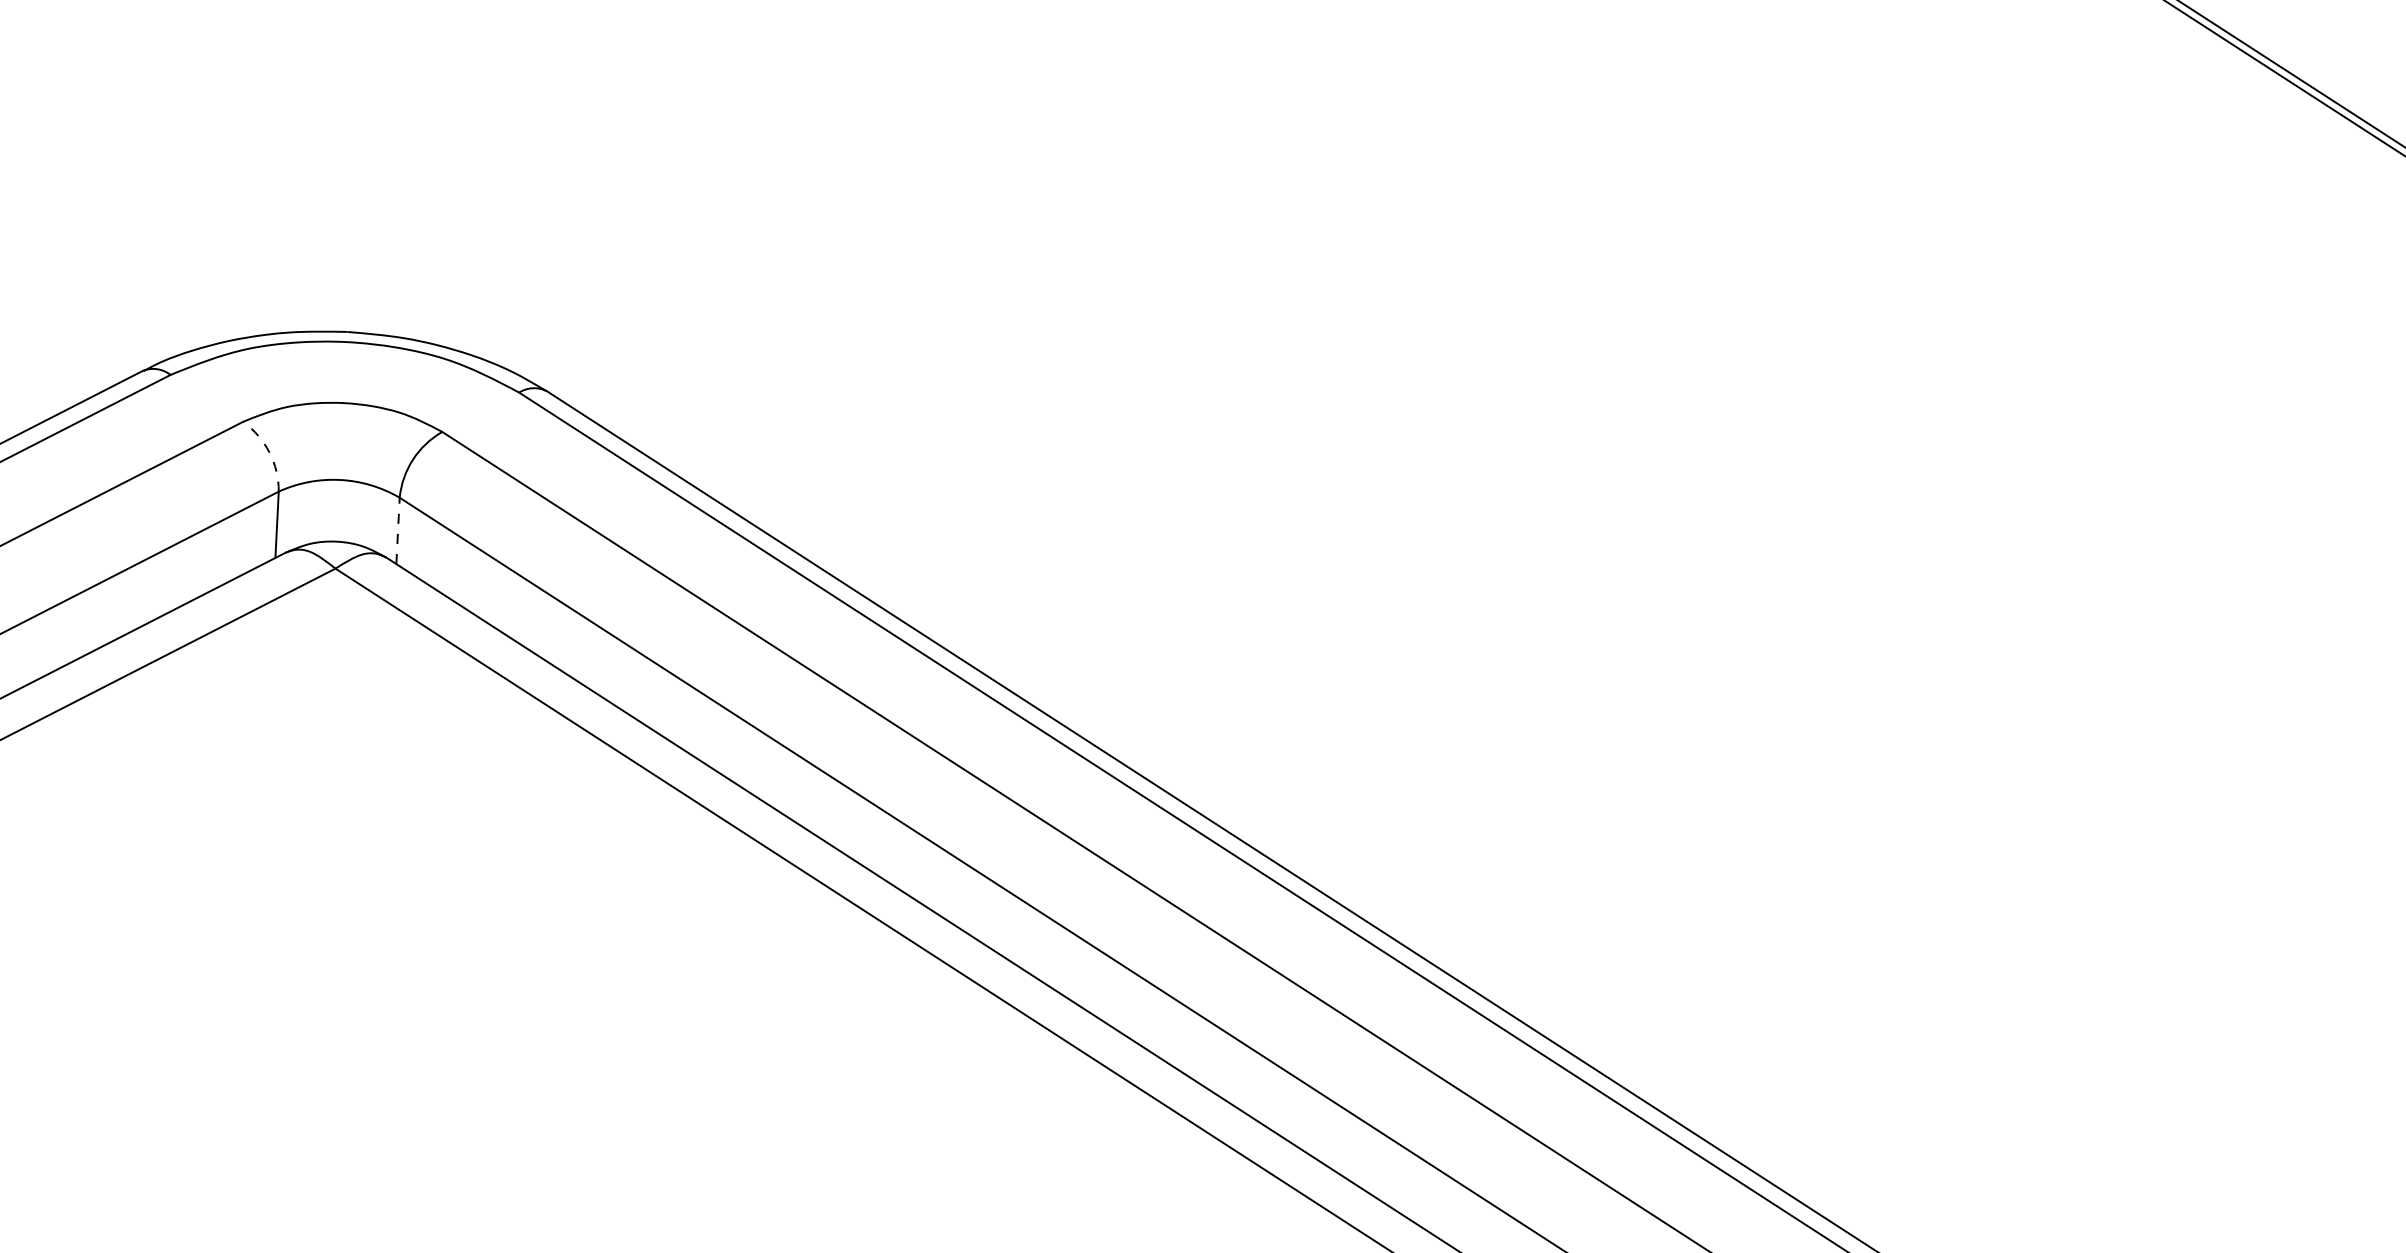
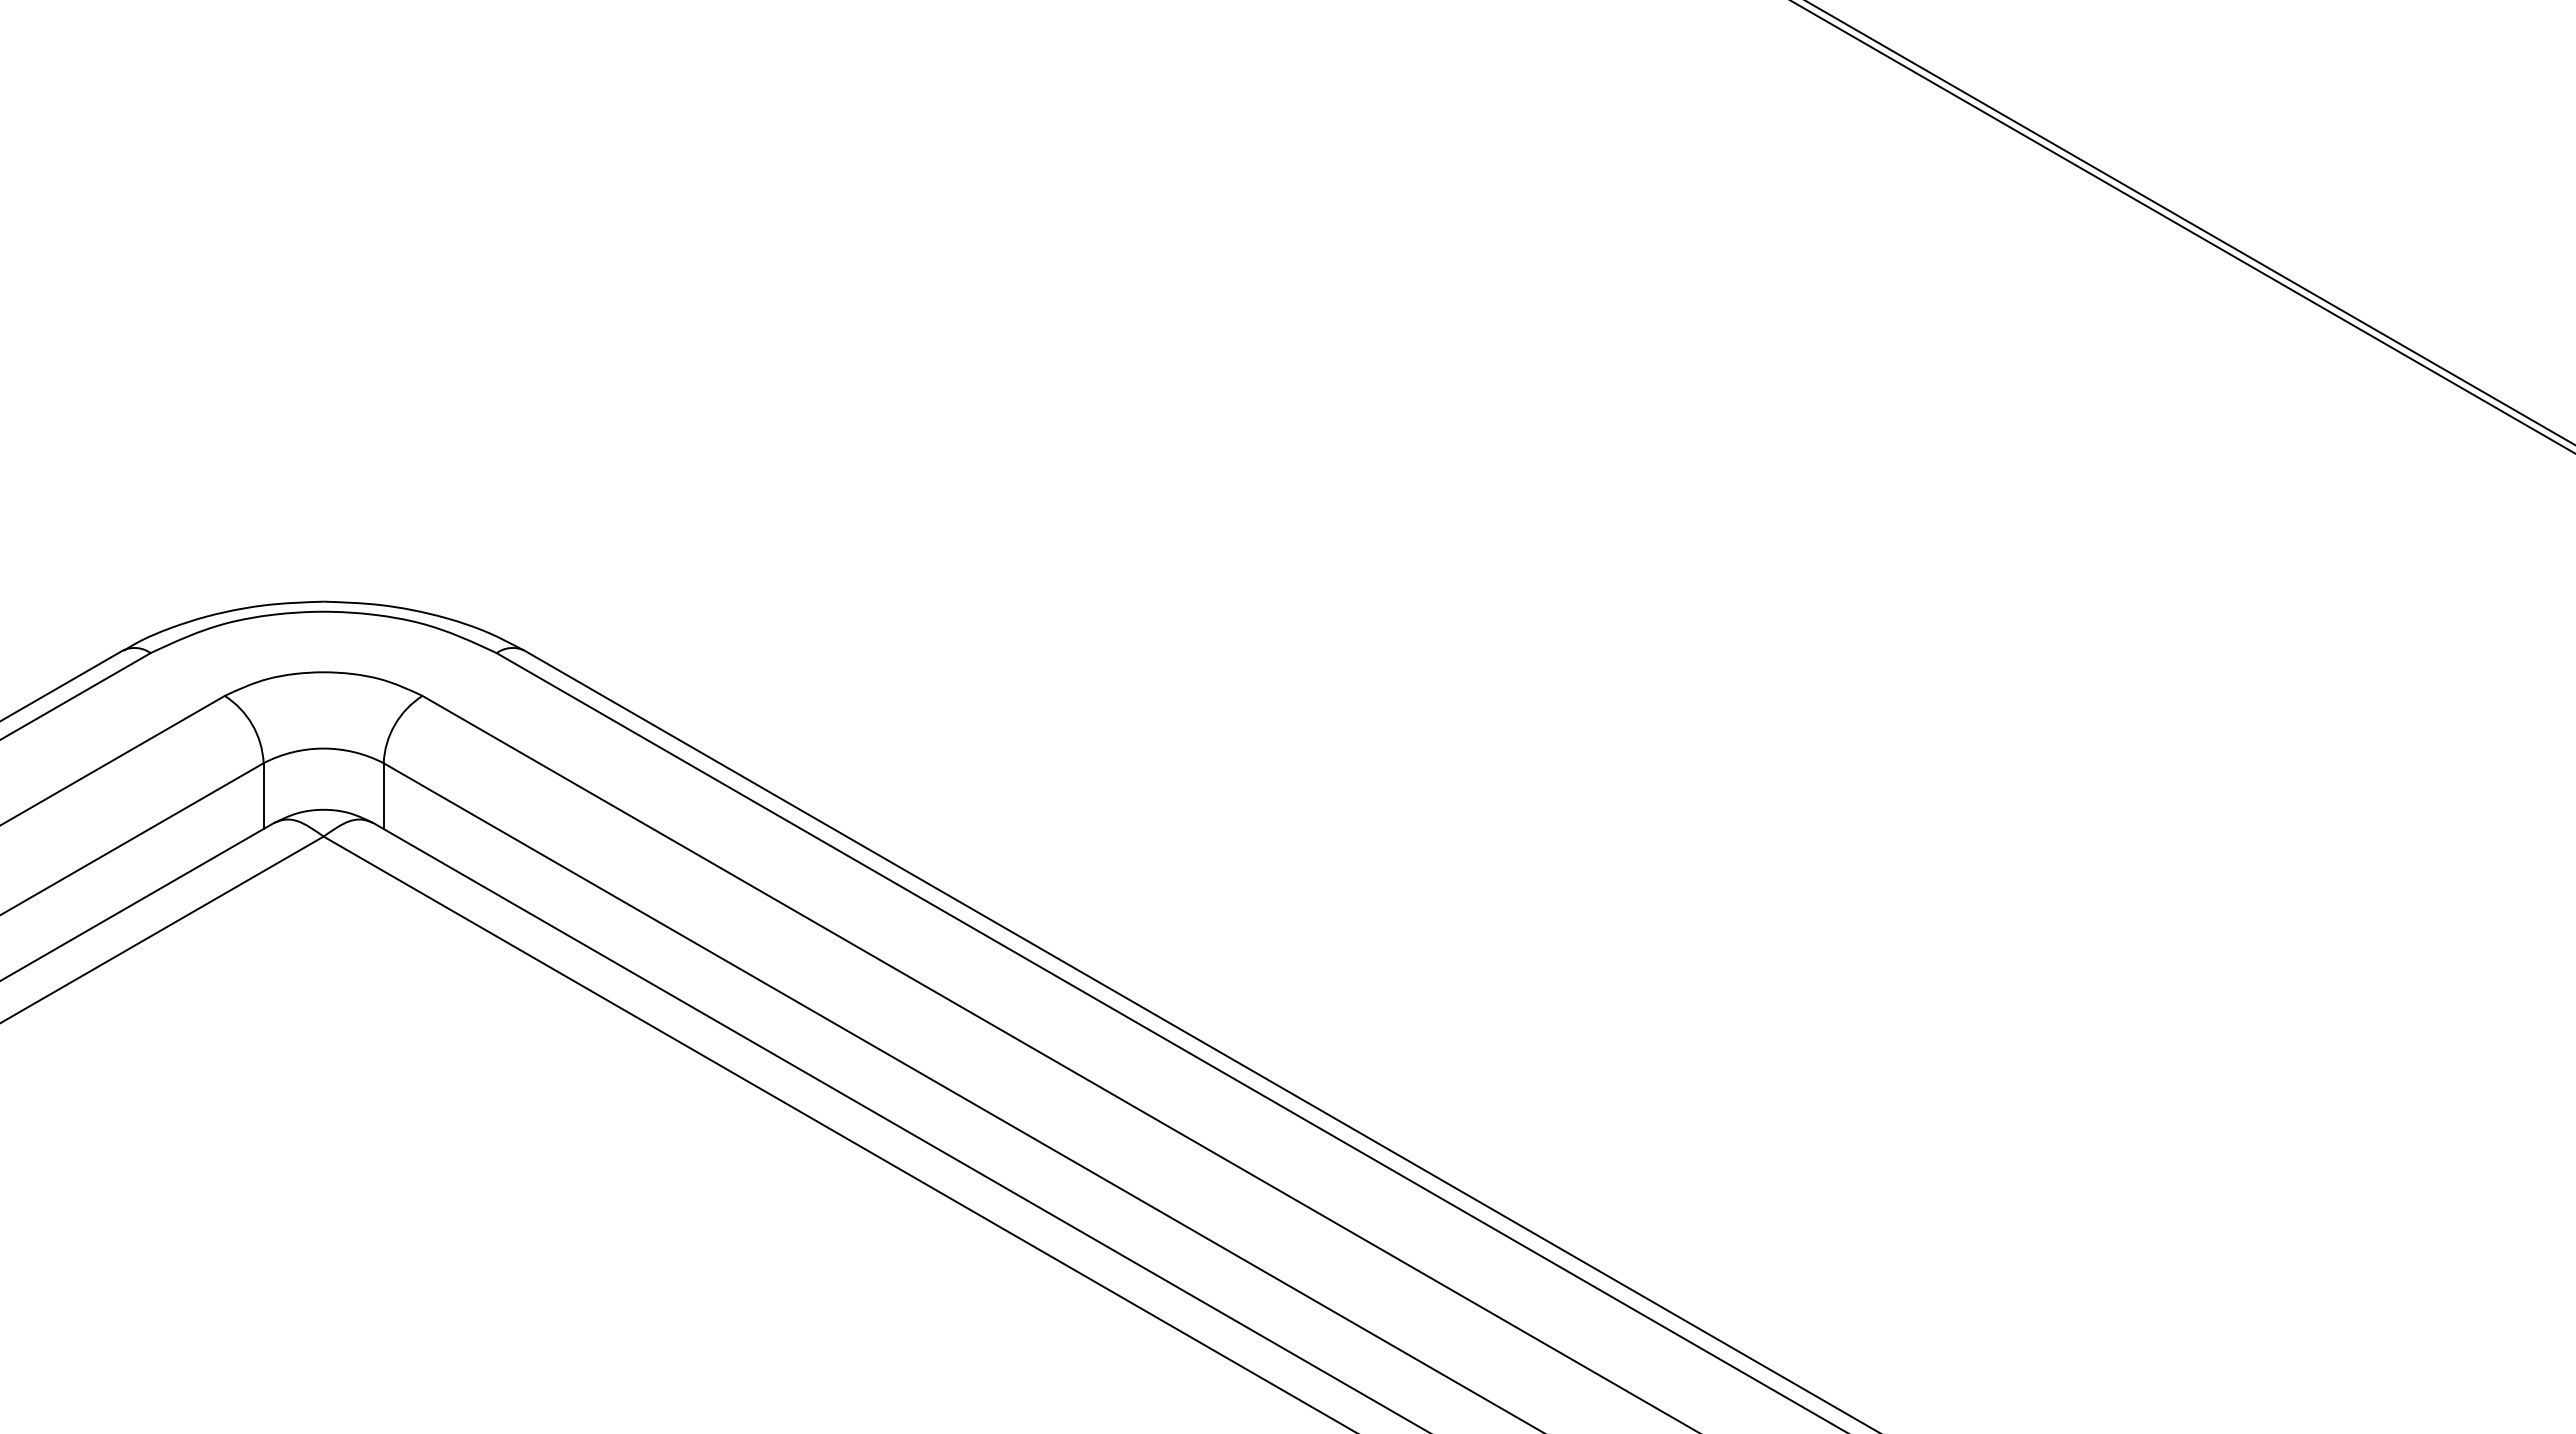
arc: (269, 452) -> (252, 724), dashed -> solid
line: (397, 531) -> (383, 796), dashed -> solid

